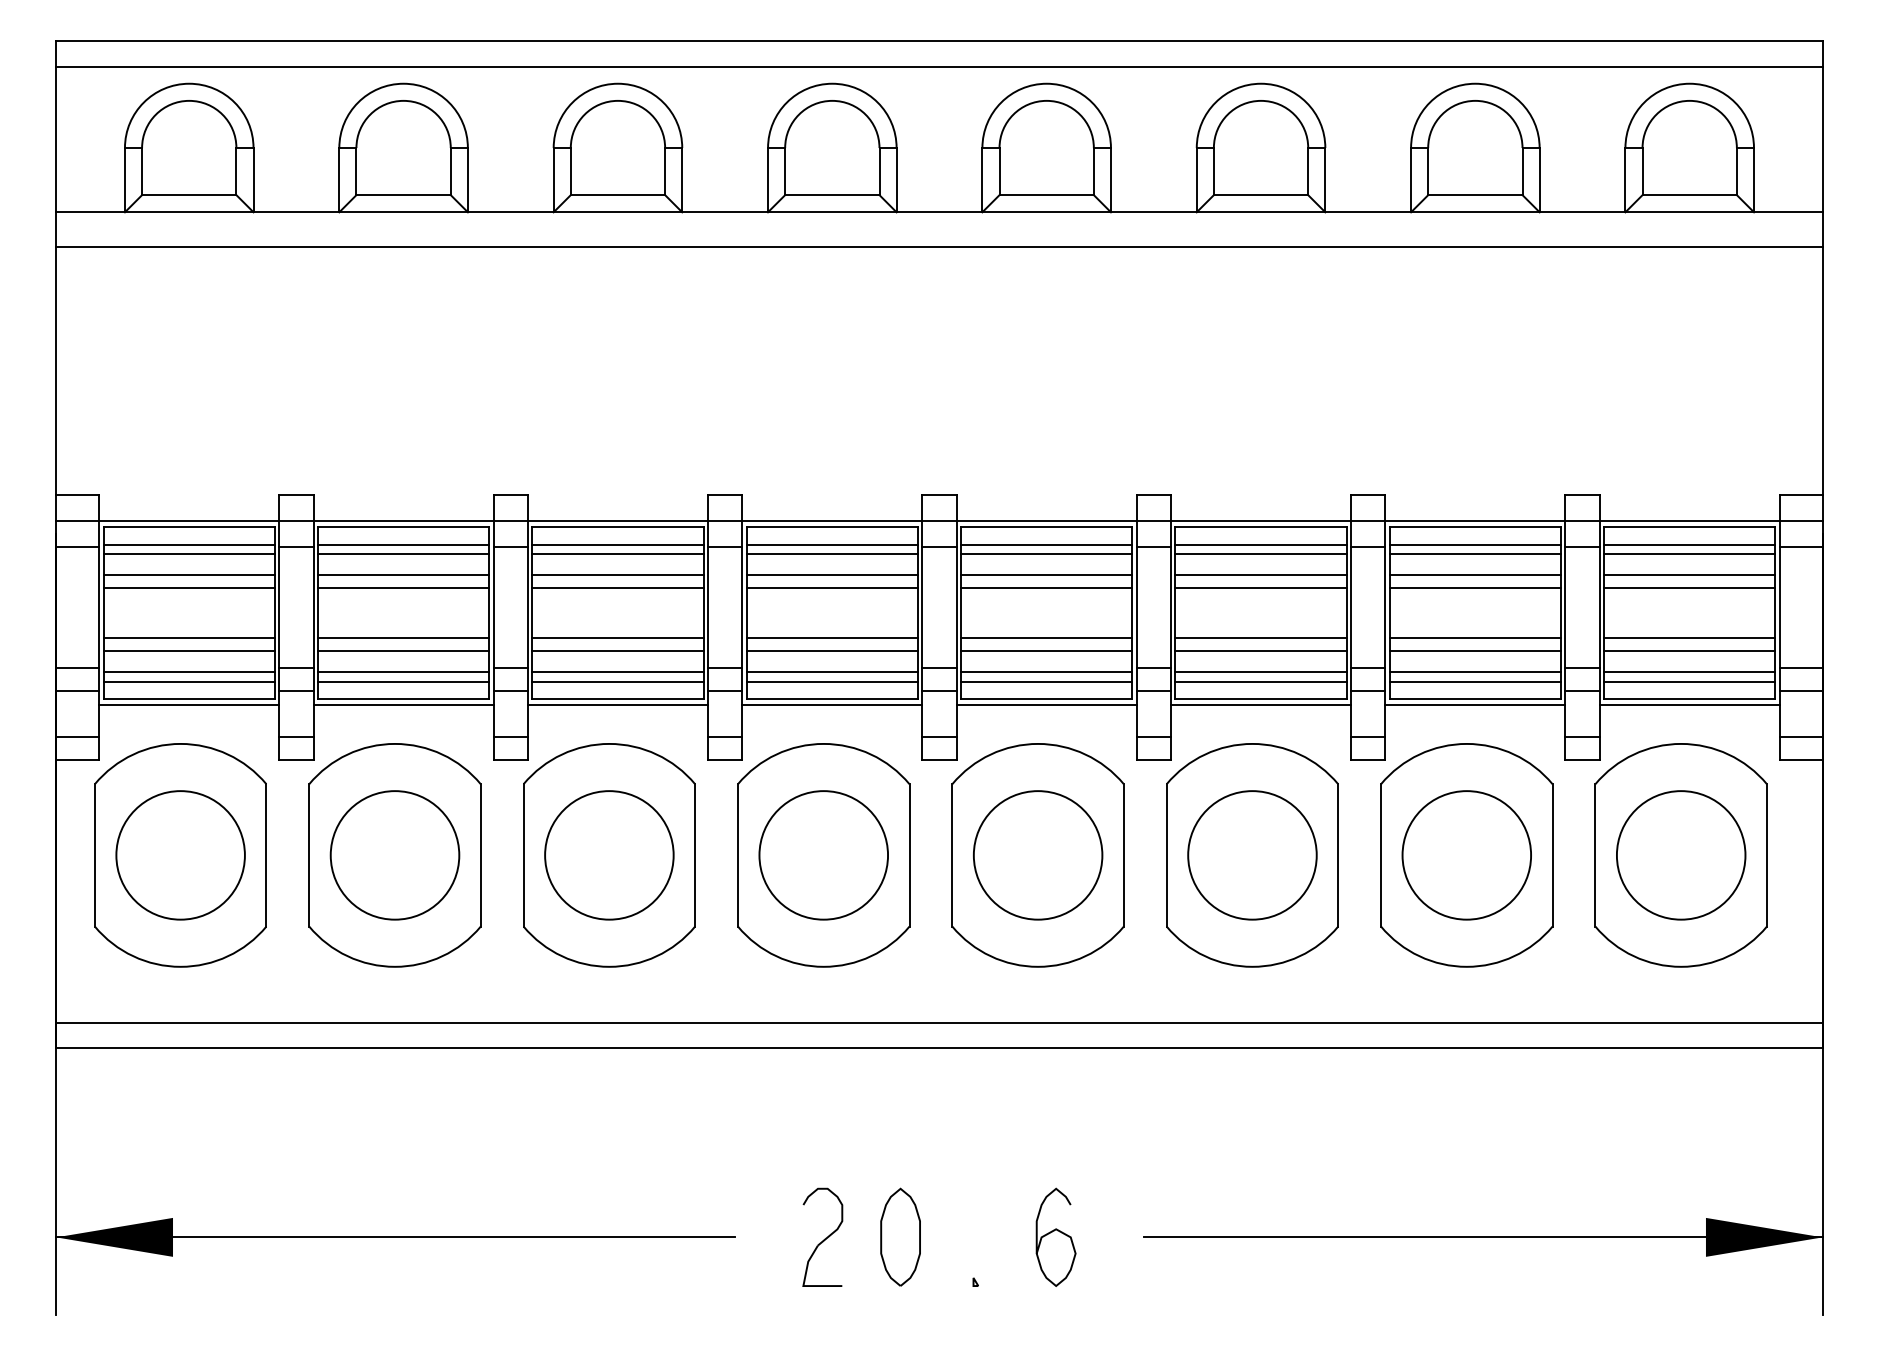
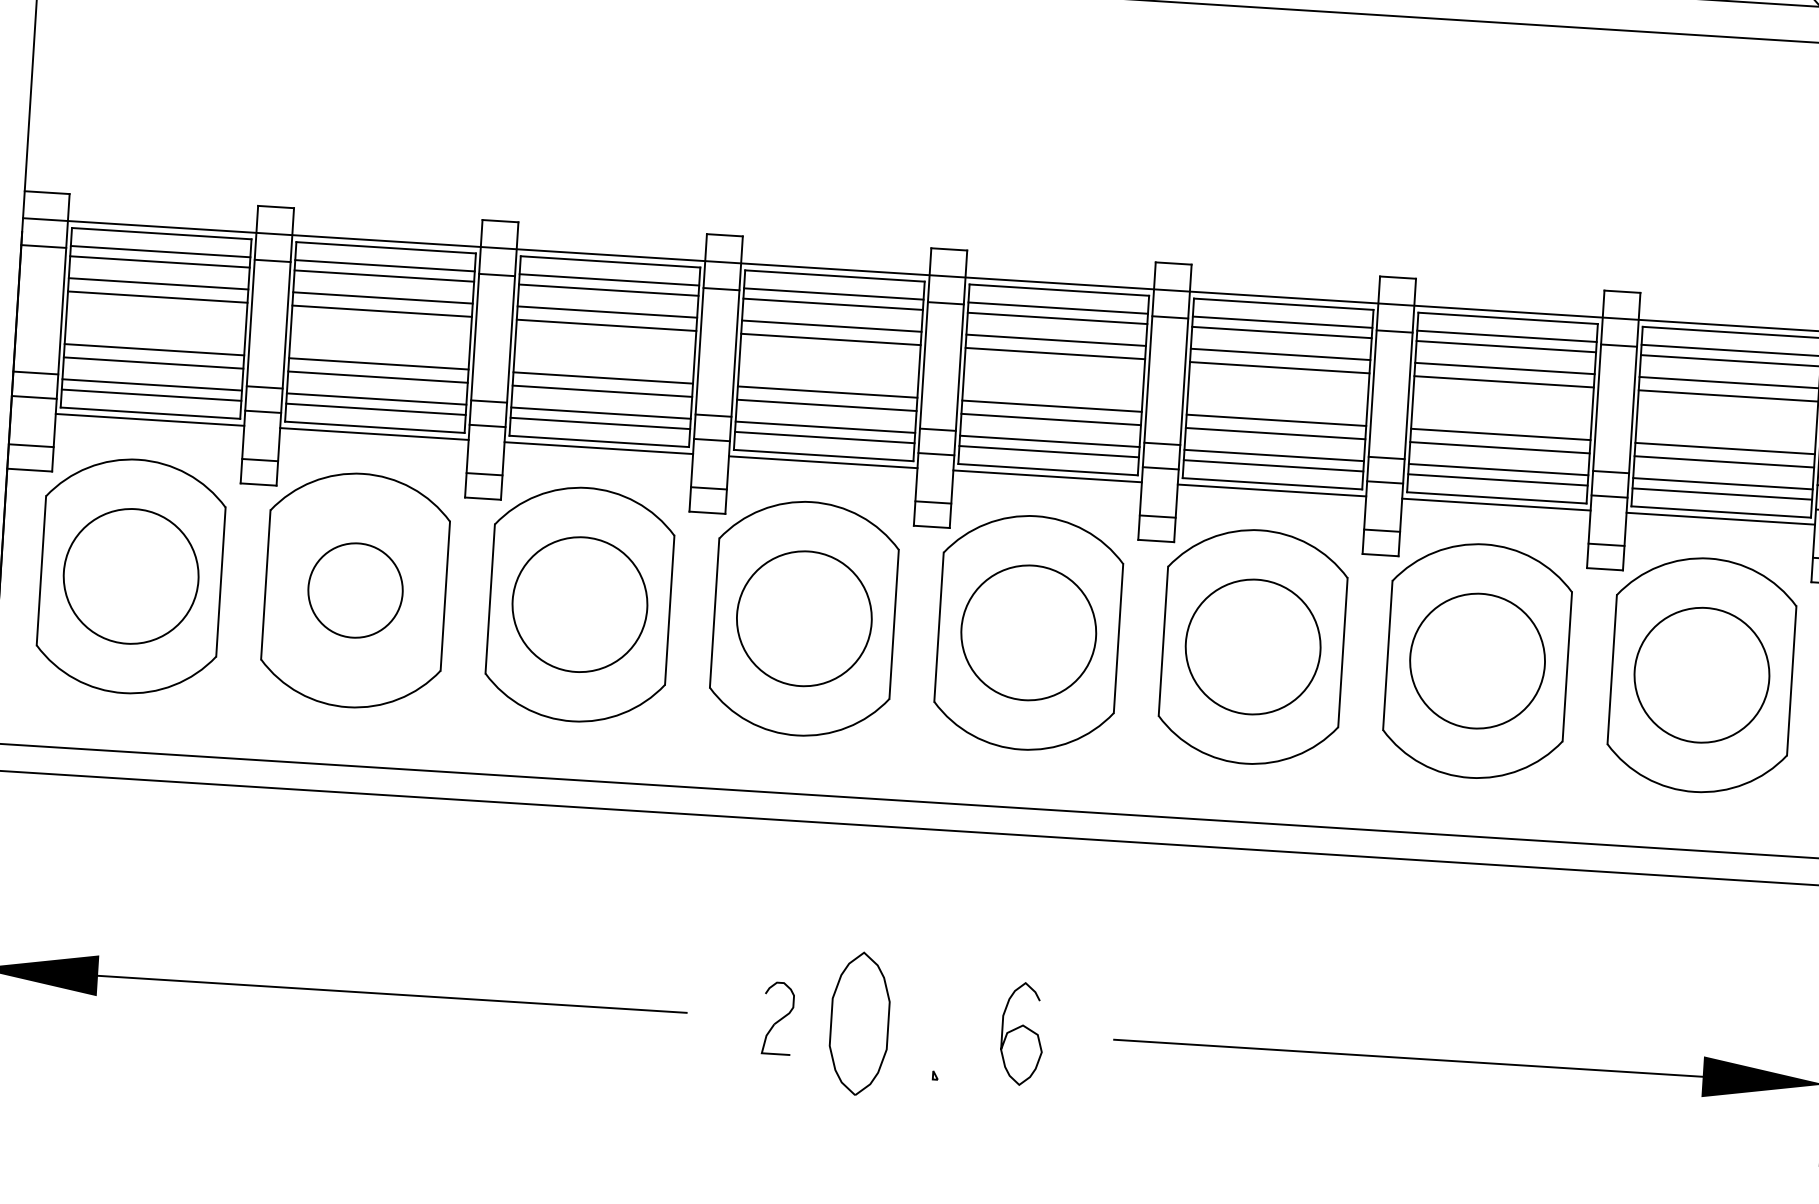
circle: (394, 855) -> (355, 590), size x0.7
part: (822, 1236) -> (777, 1017), size x0.7
part: (900, 1236) -> (859, 1022), size x1.4

